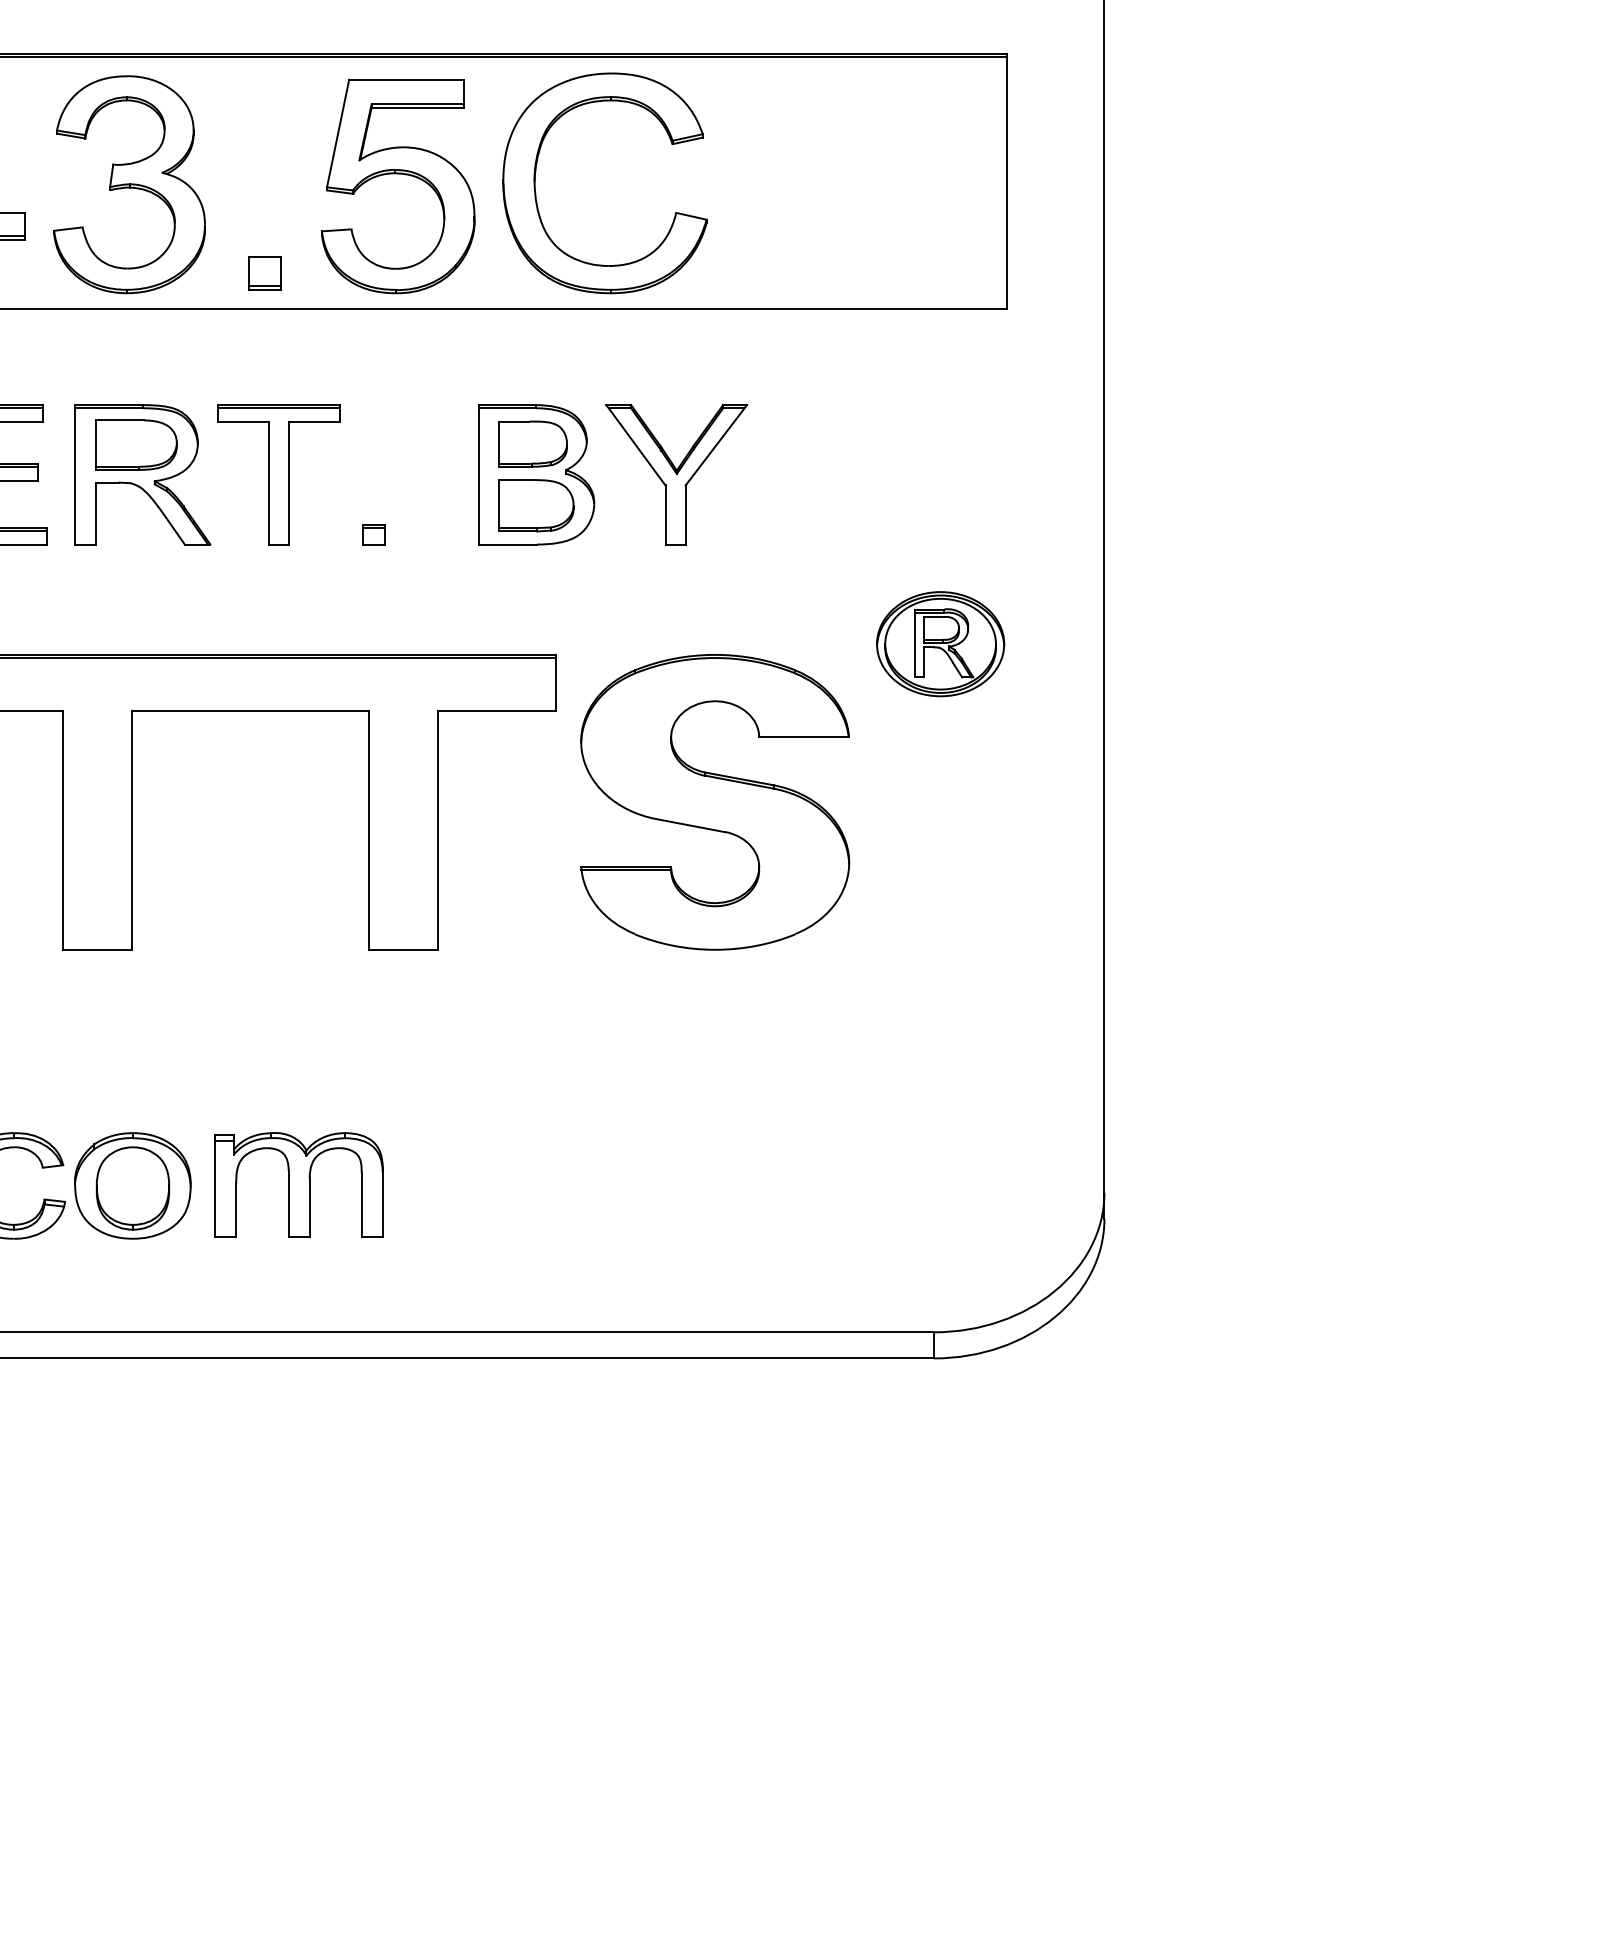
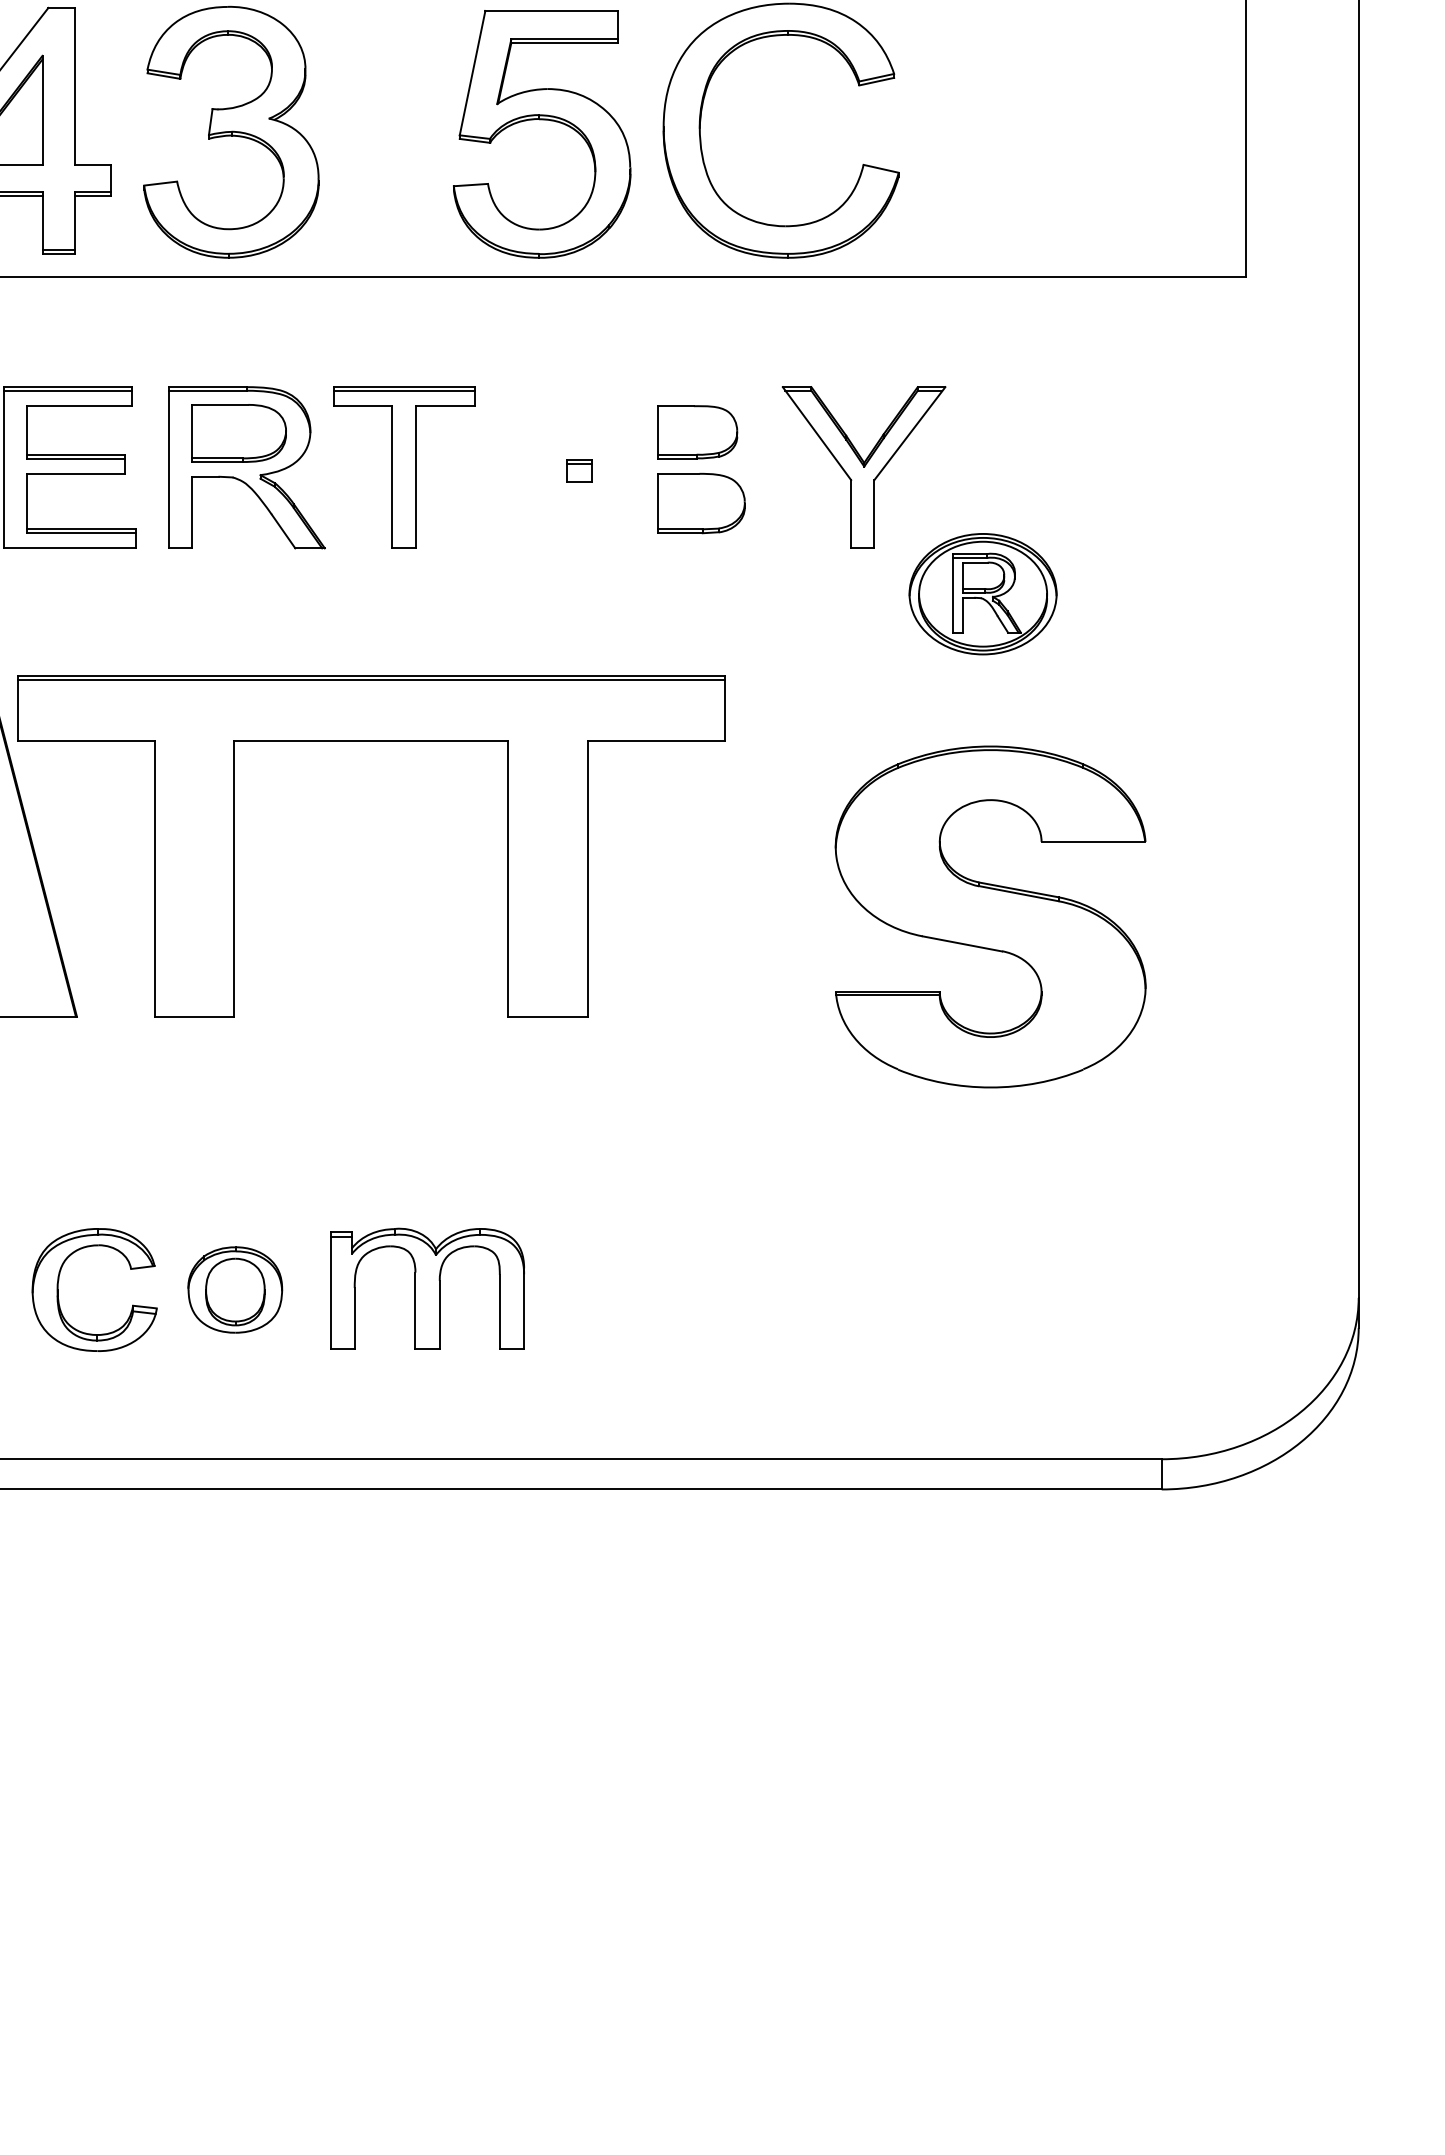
part: (264, 273) -> (387, 234), removed
part: (536, 474) -> (701, 467), removed
part: (373, 534) -> (578, 470), moved
part: (940, 644) -> (982, 594), moved
part: (715, 802) -> (991, 917), moved
part: (132, 1185) -> (234, 1289), size x0.7

